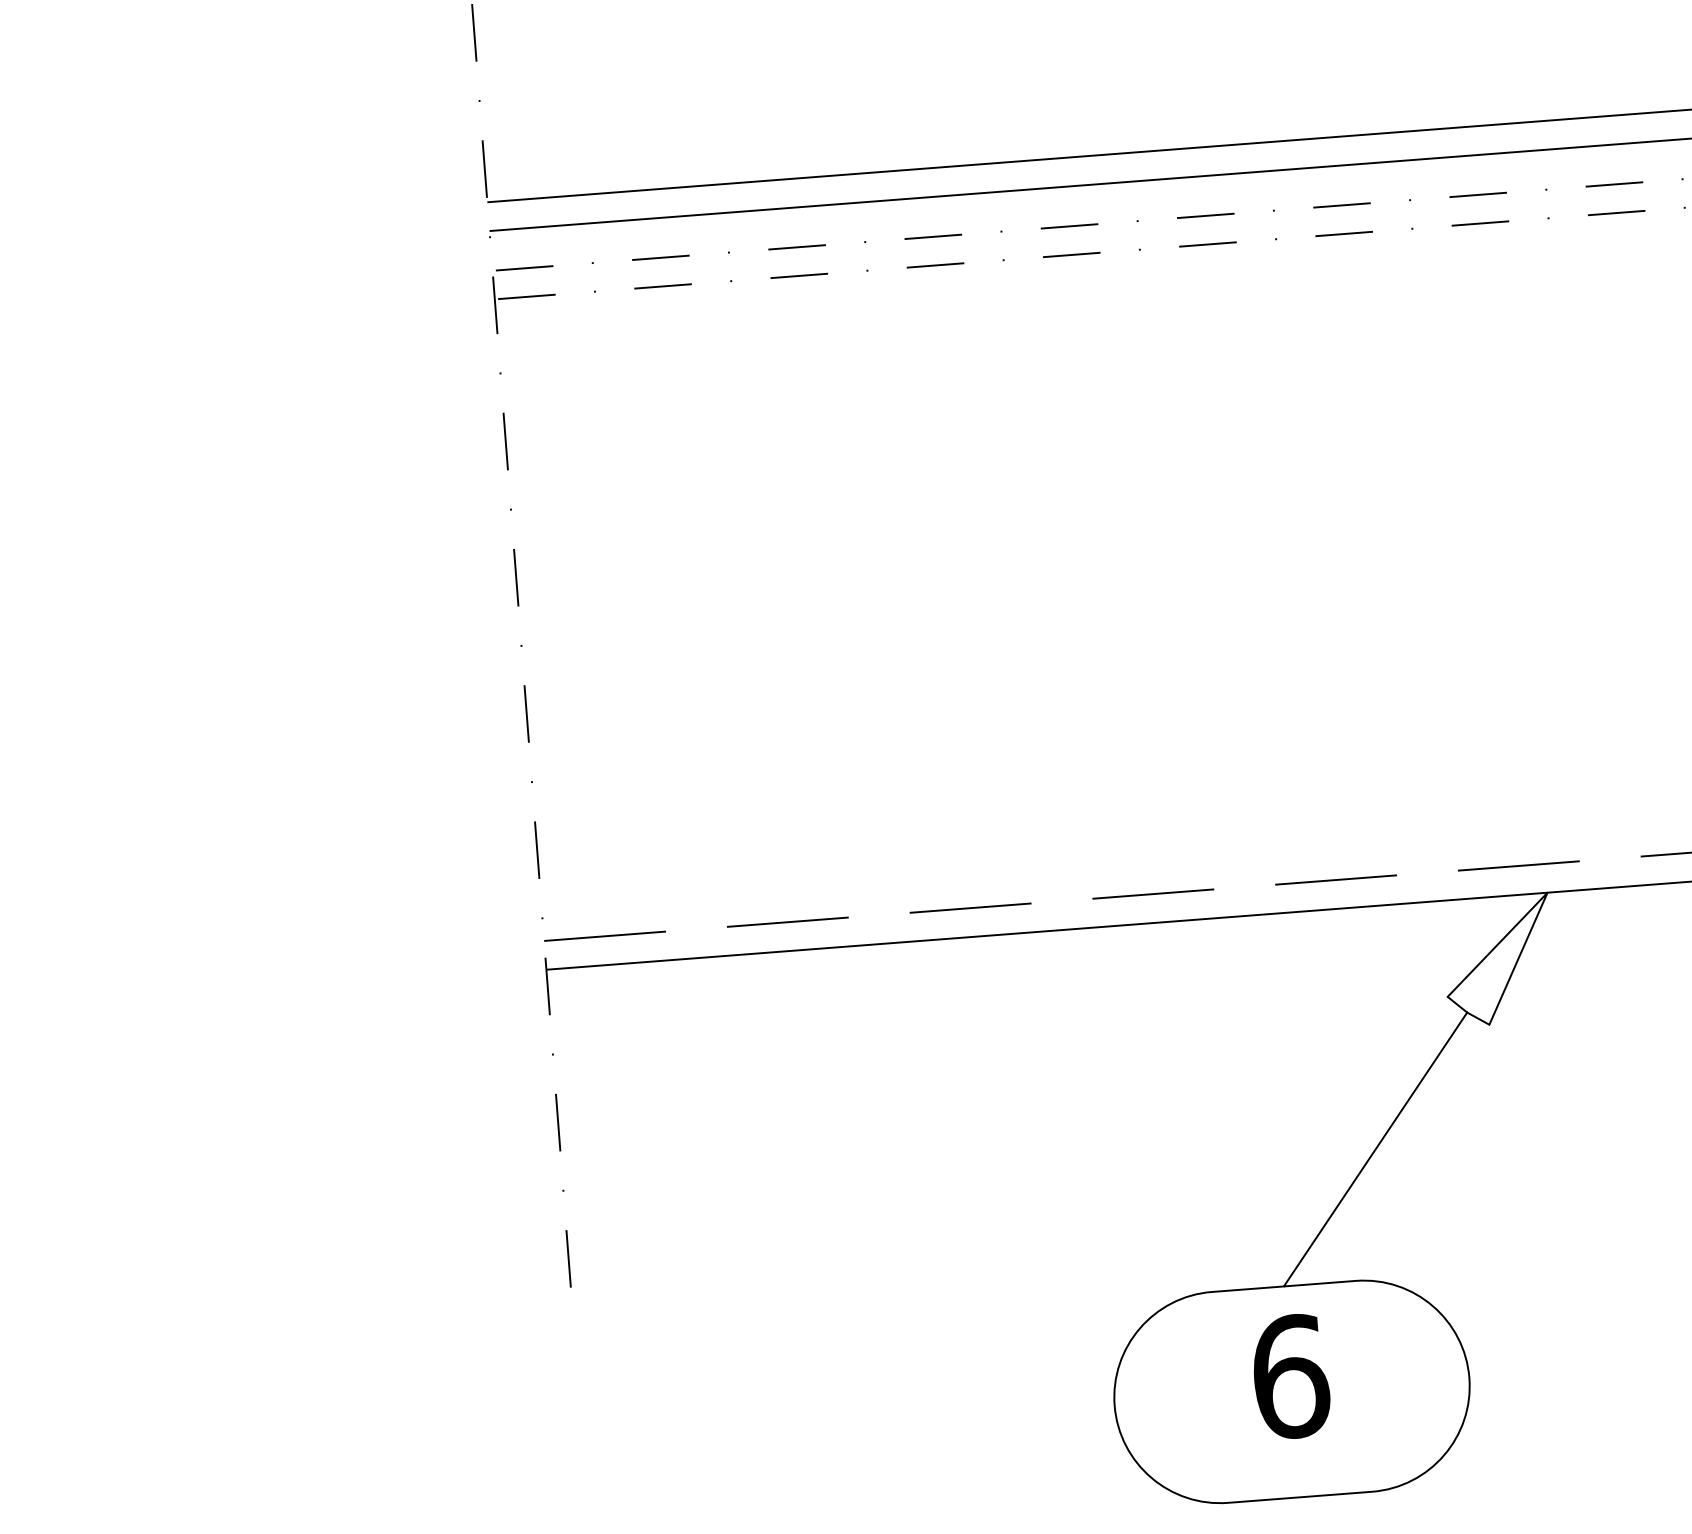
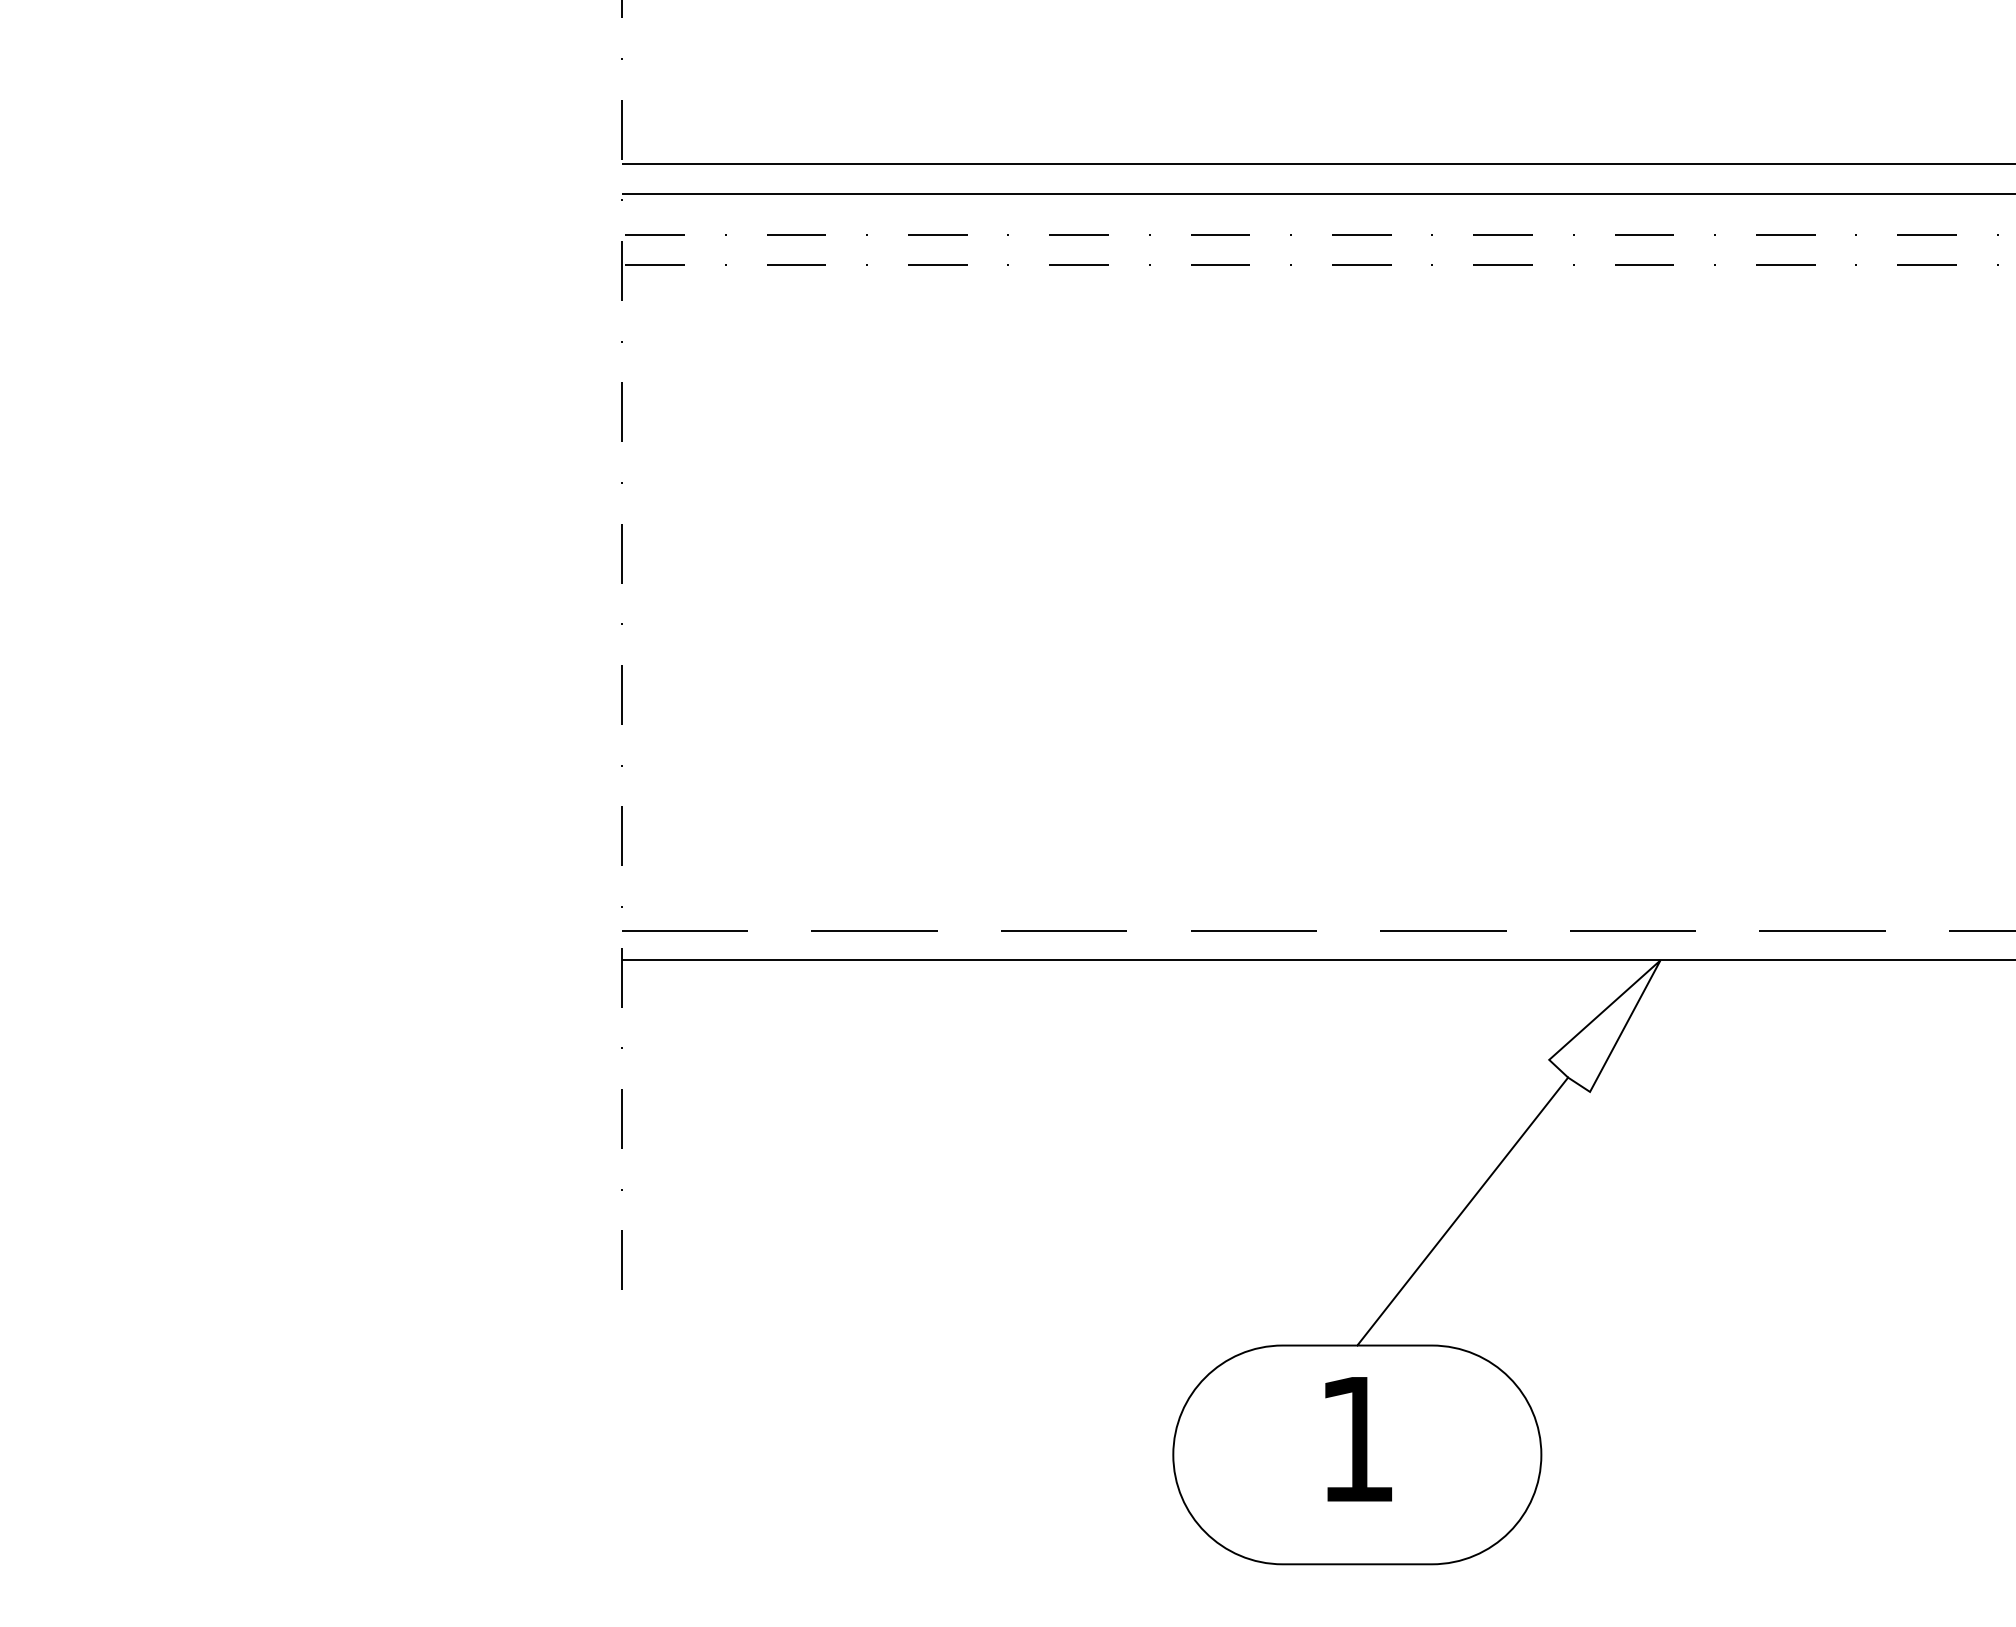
text: (1290, 1376) -> (1357, 1438), 6 -> 1

